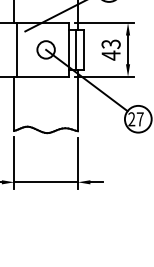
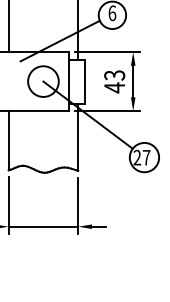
line: (16, 49) -> (11, 81), removed
circle: (46, 49) -> (43, 81), size x1.6
line: (75, 49) -> (75, 81), removed

